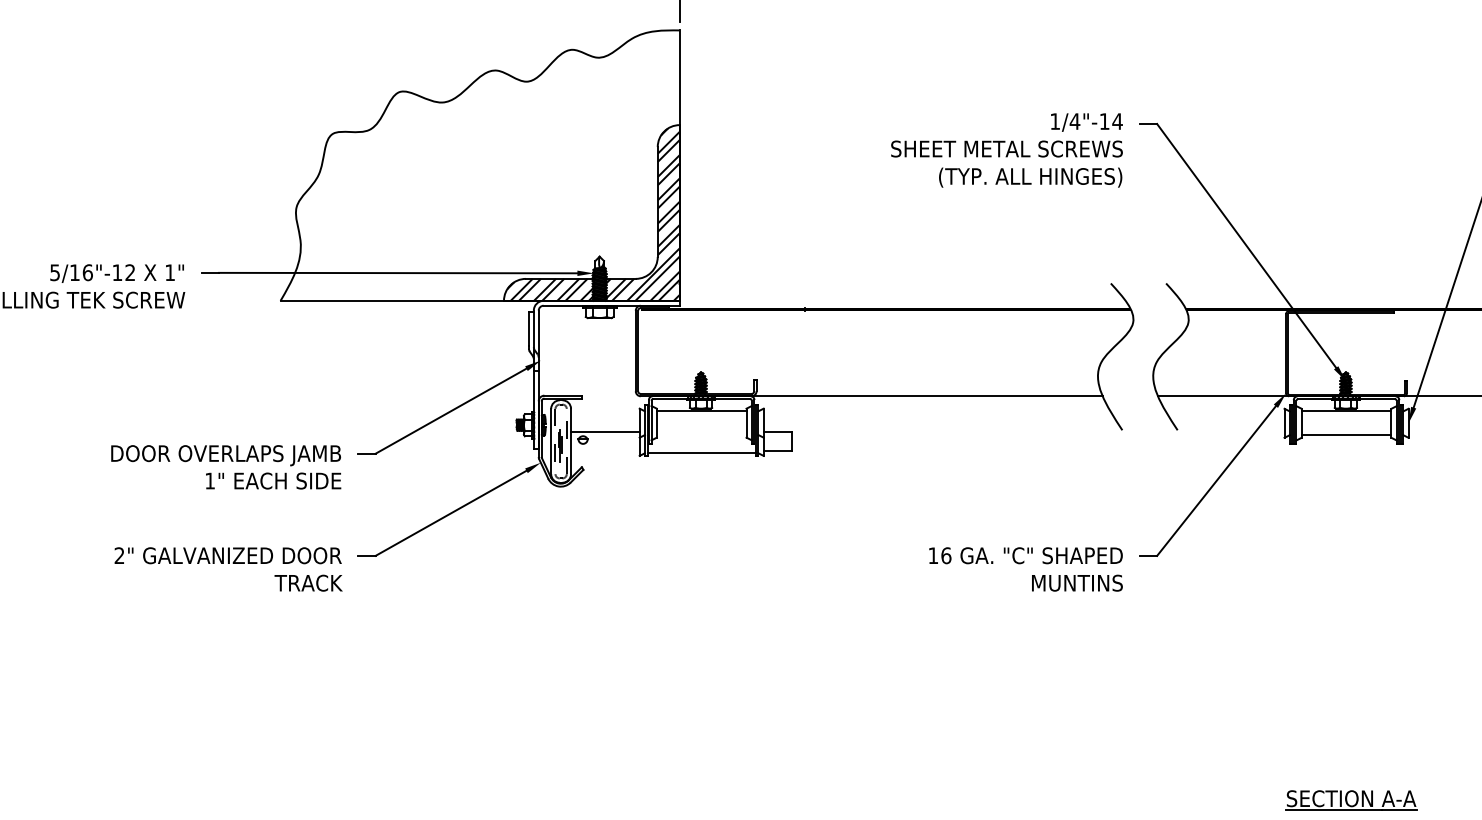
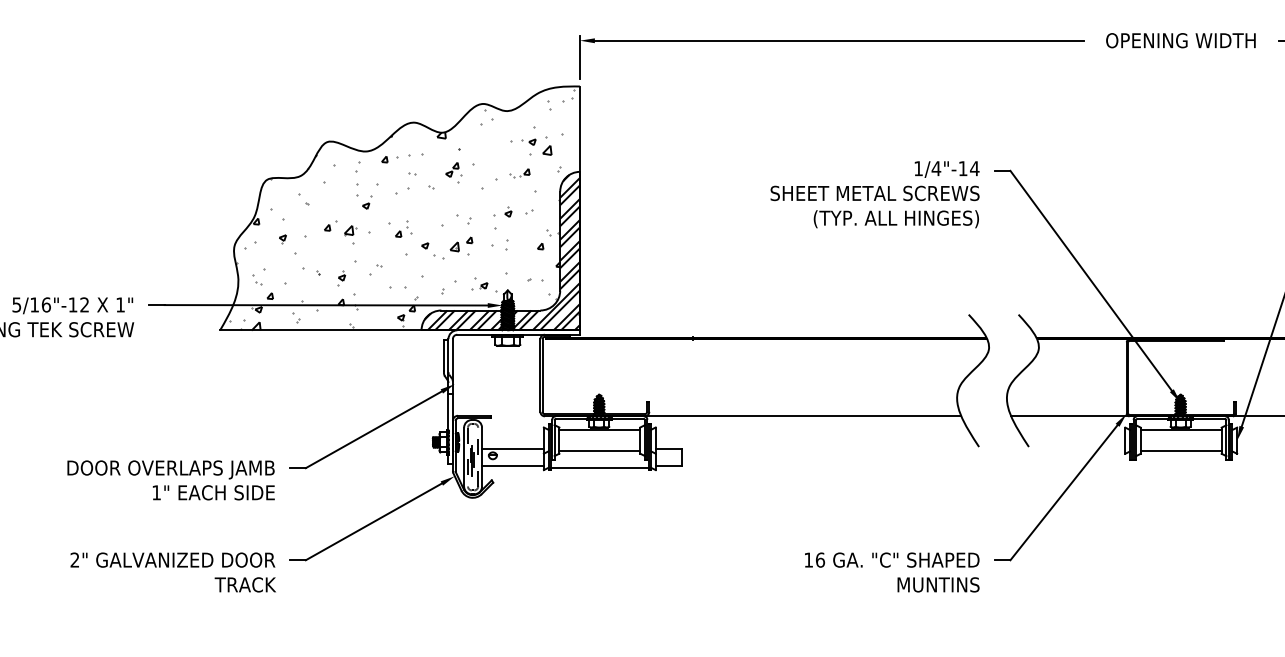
hatch: (482, 166) -> (402, 209), added
line: (701, 435) -> (599, 451), added
line: (605, 451) -> (513, 466), added

